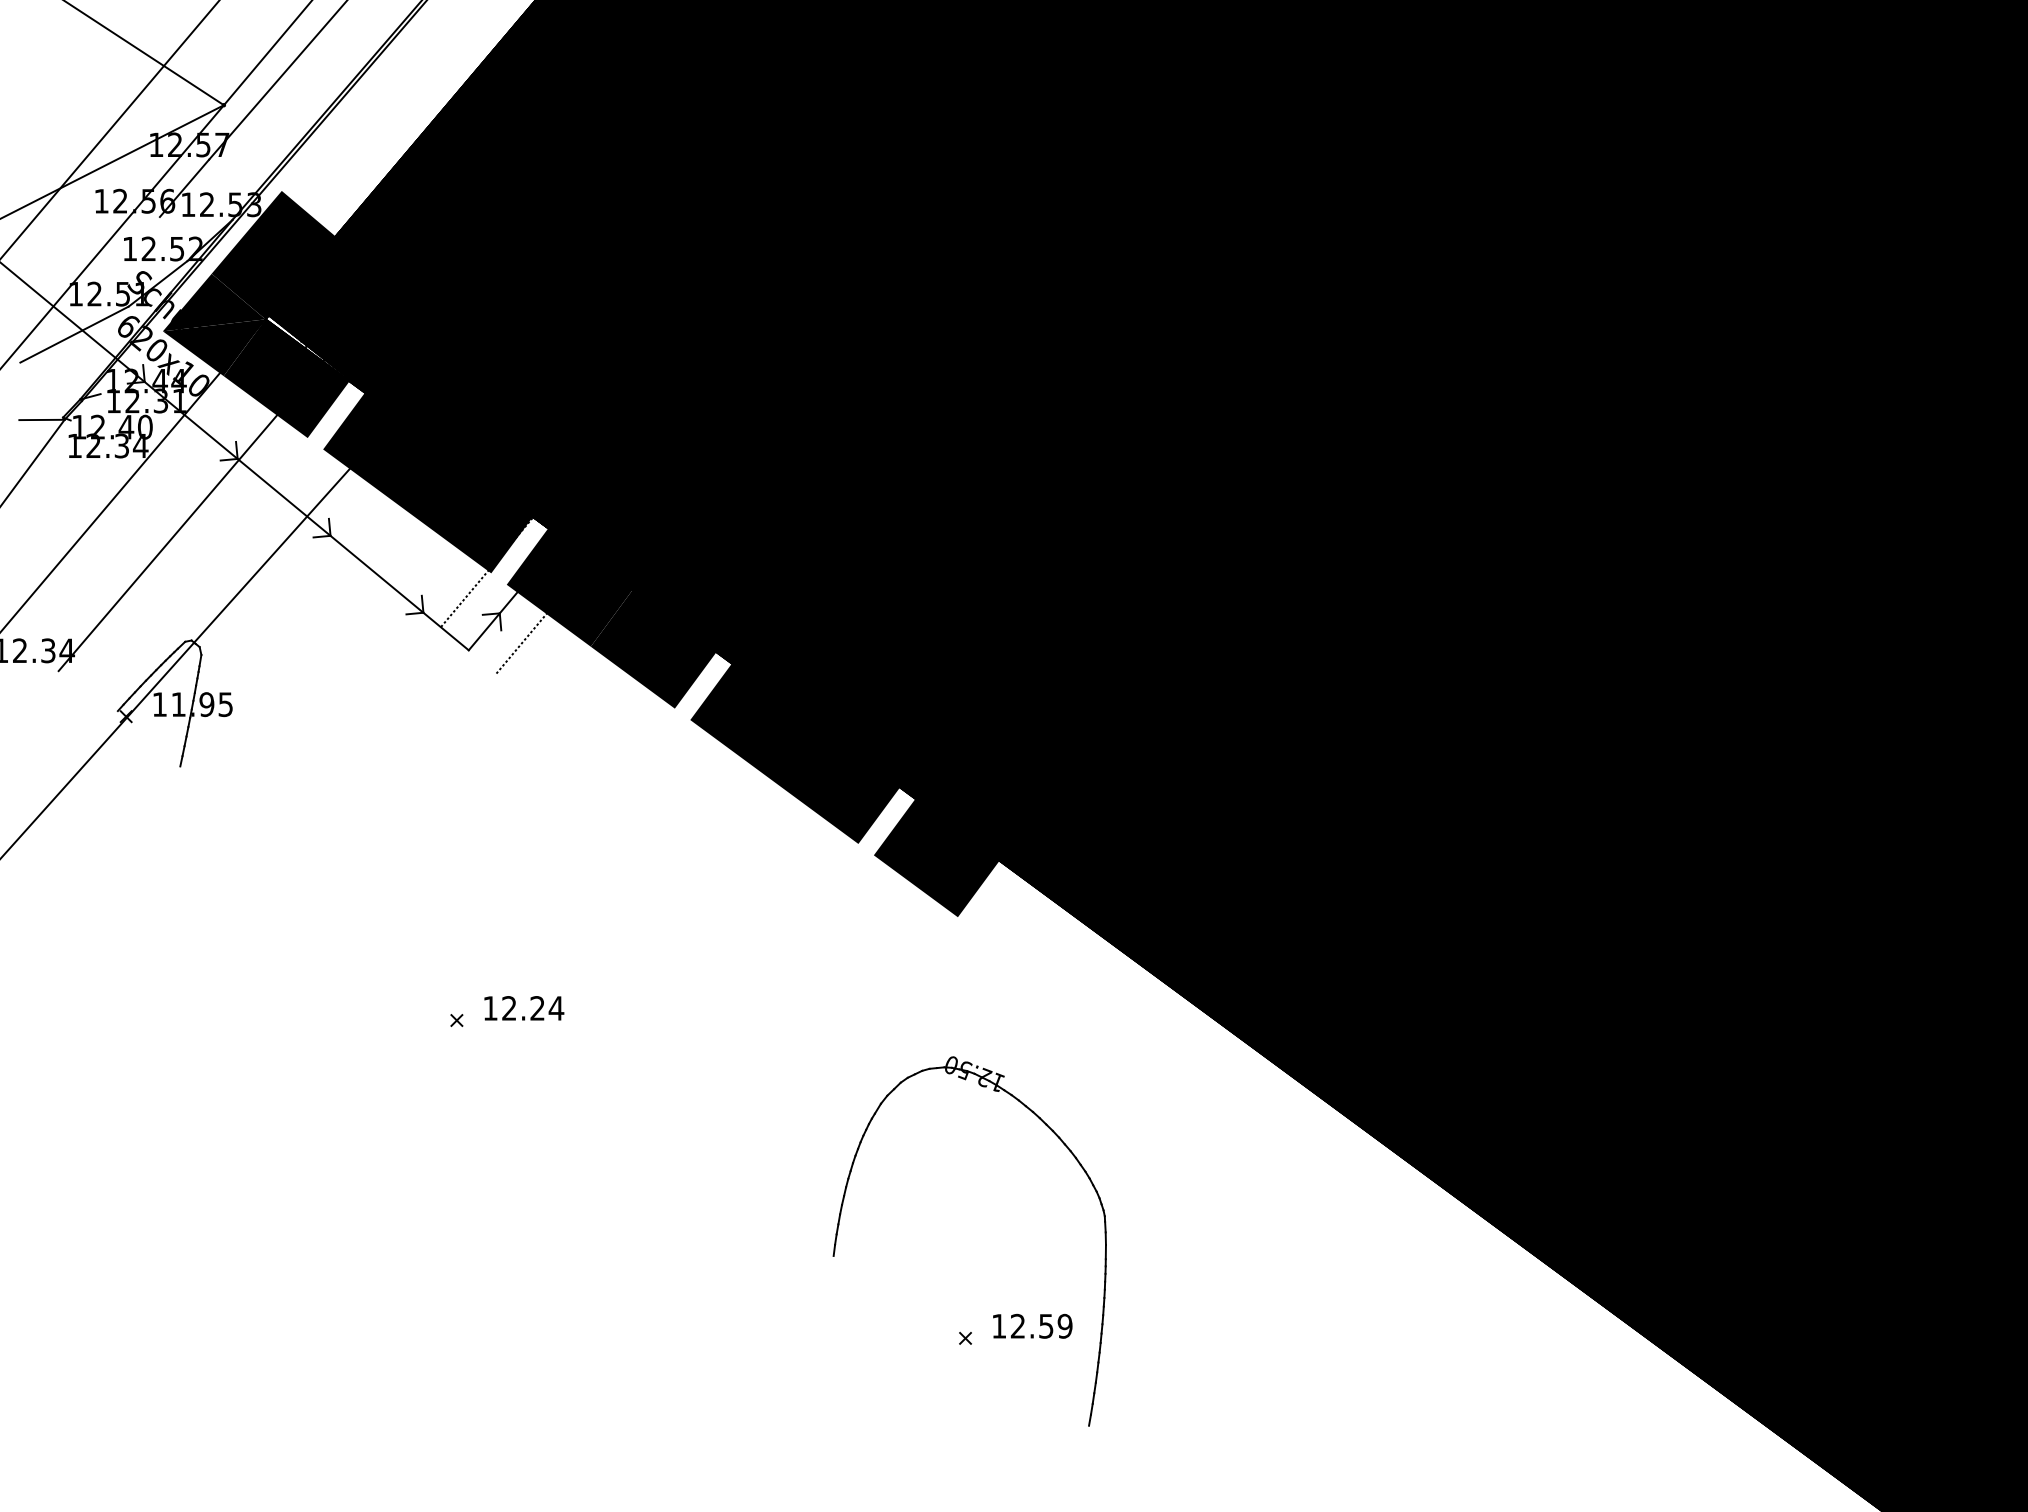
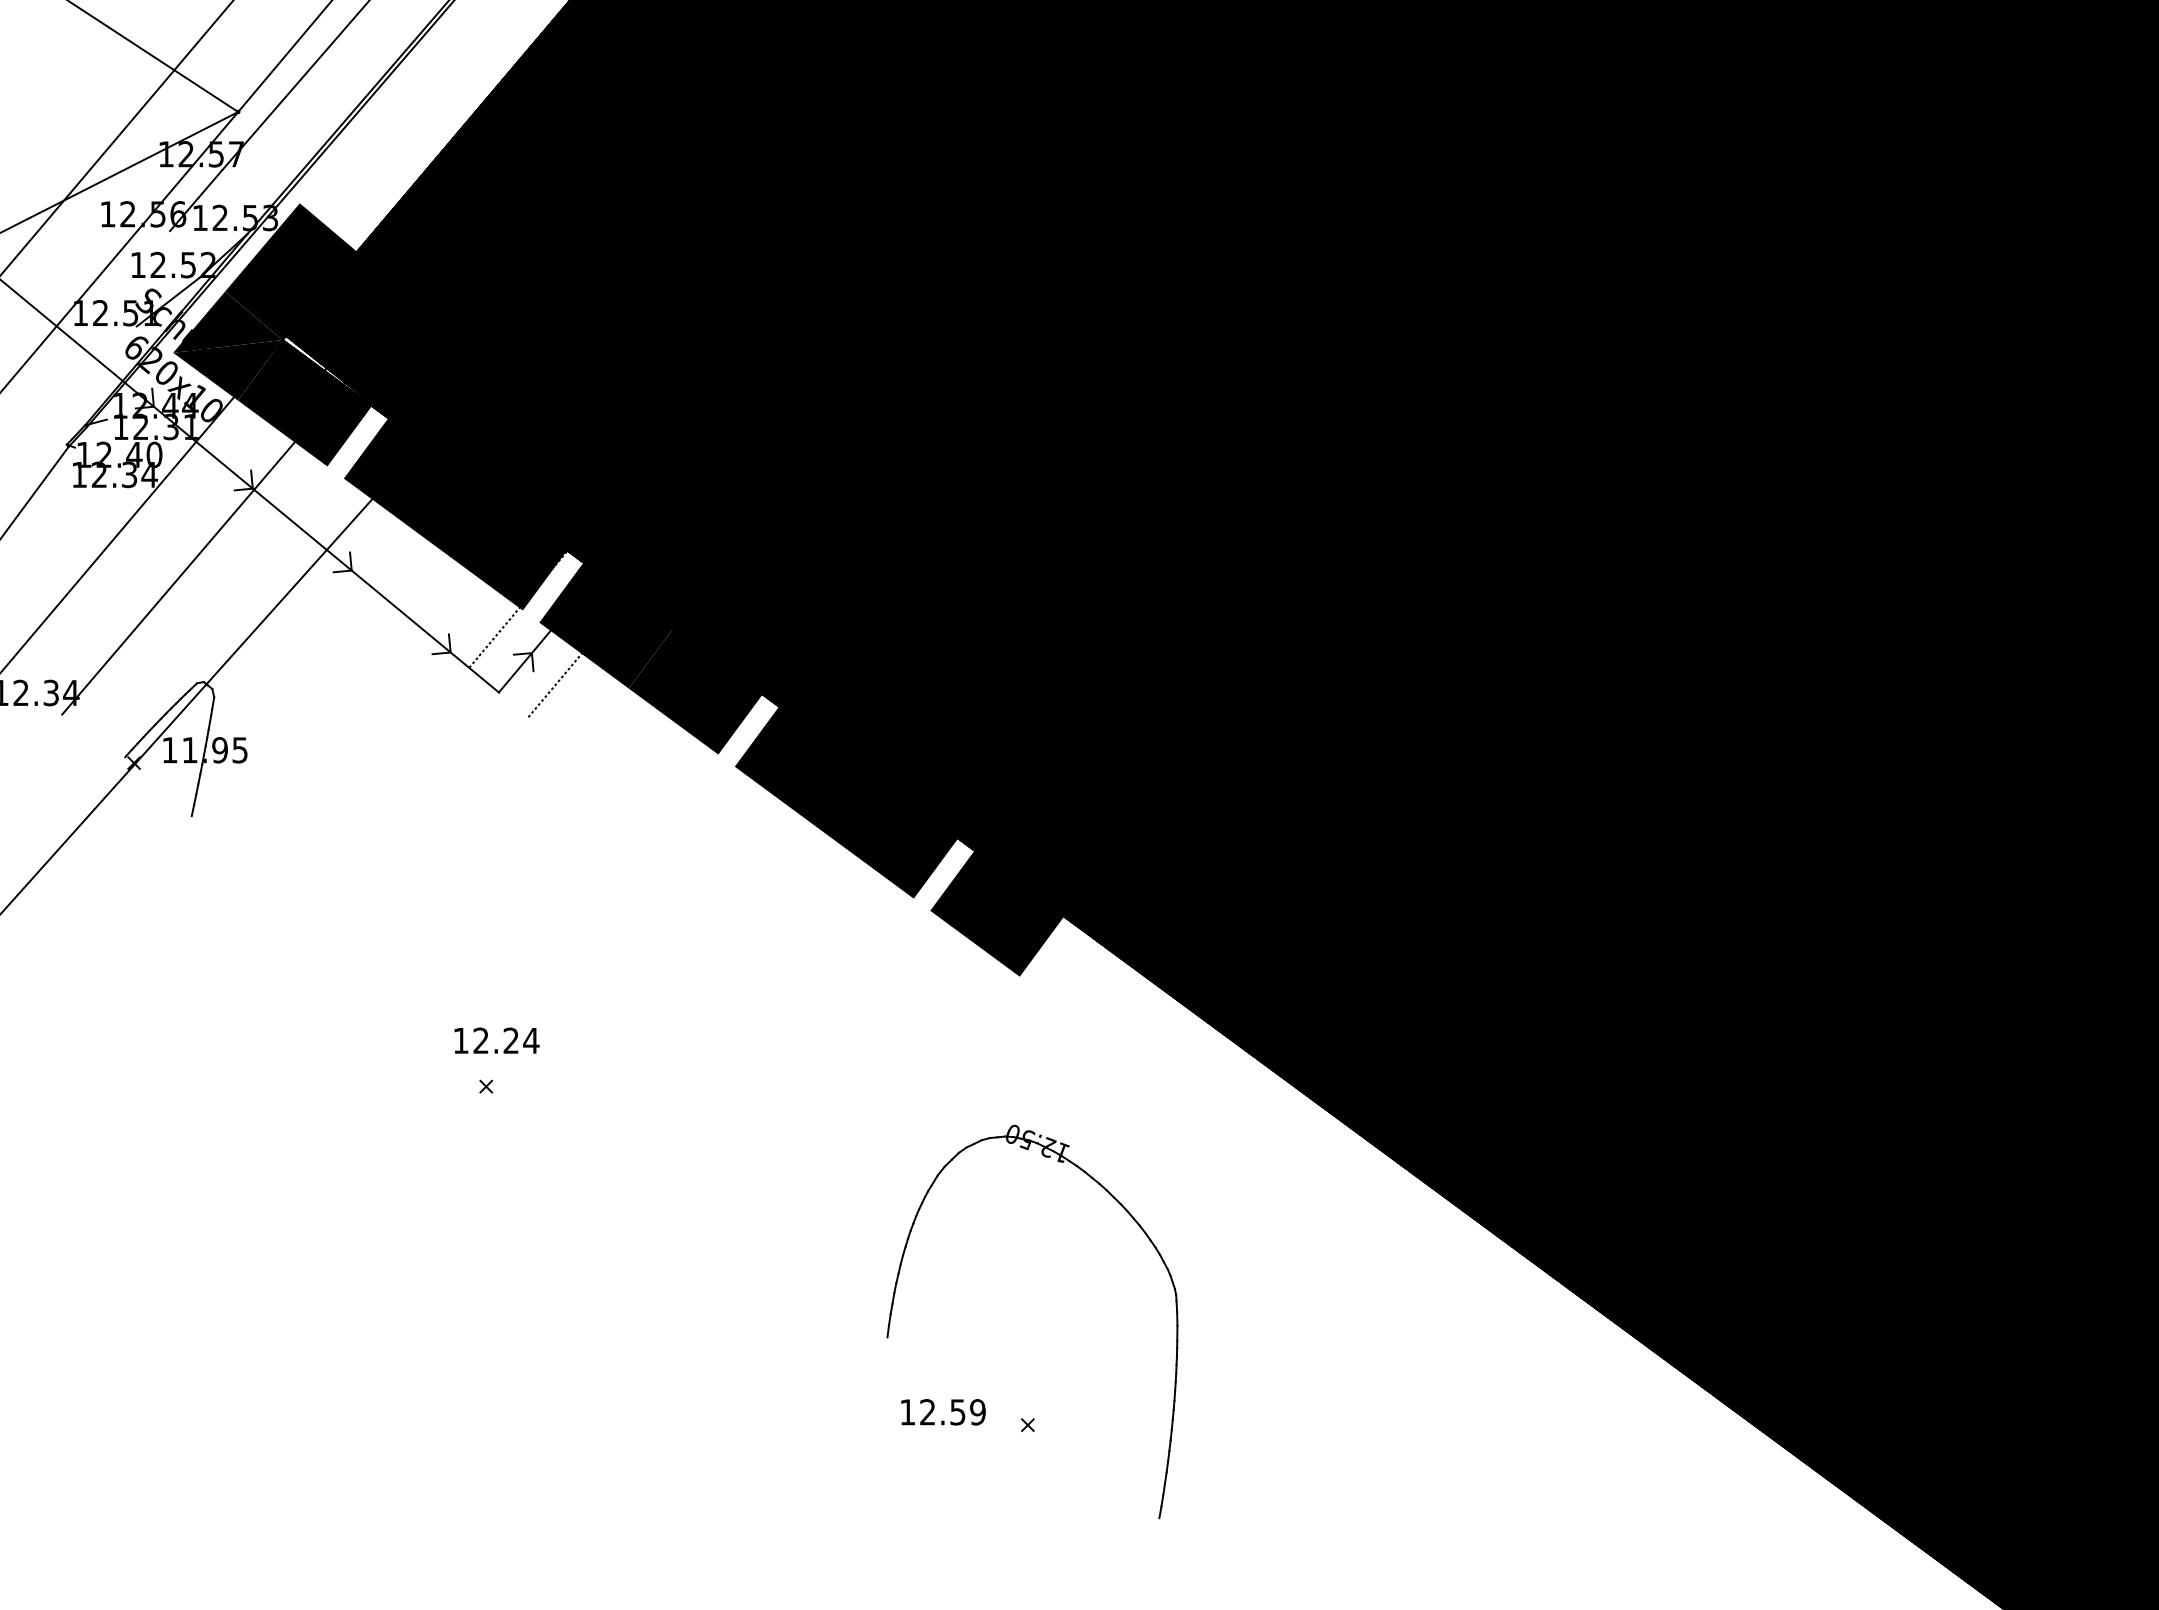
line: (73, 334) -> (78, 356), removed
line: (42, 420) -> (44, 447), removed
text: (523, 1008) -> (496, 1040), moved
text: (1032, 1326) -> (943, 1412), moved

